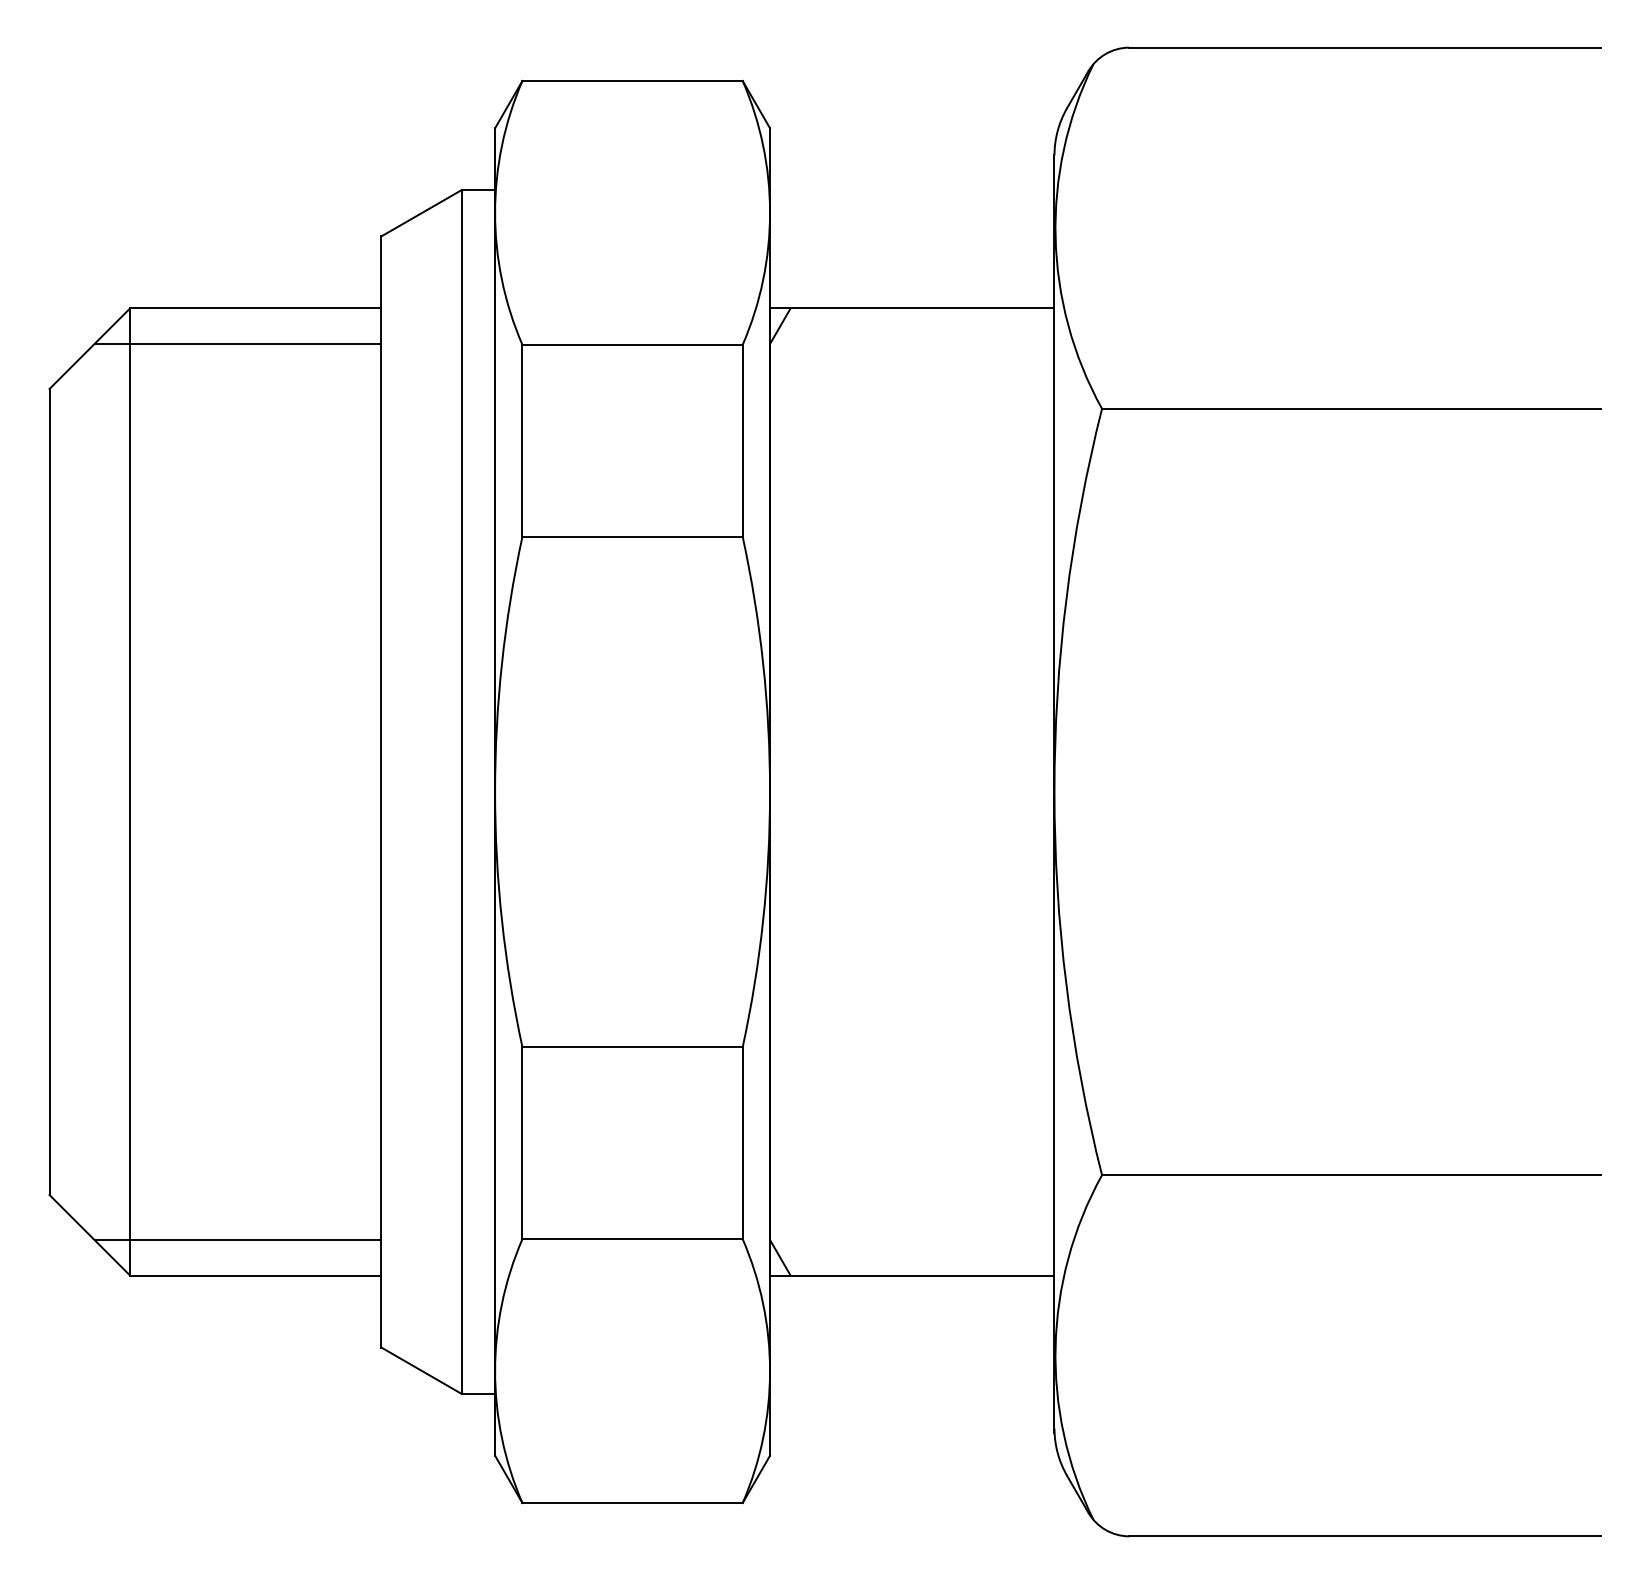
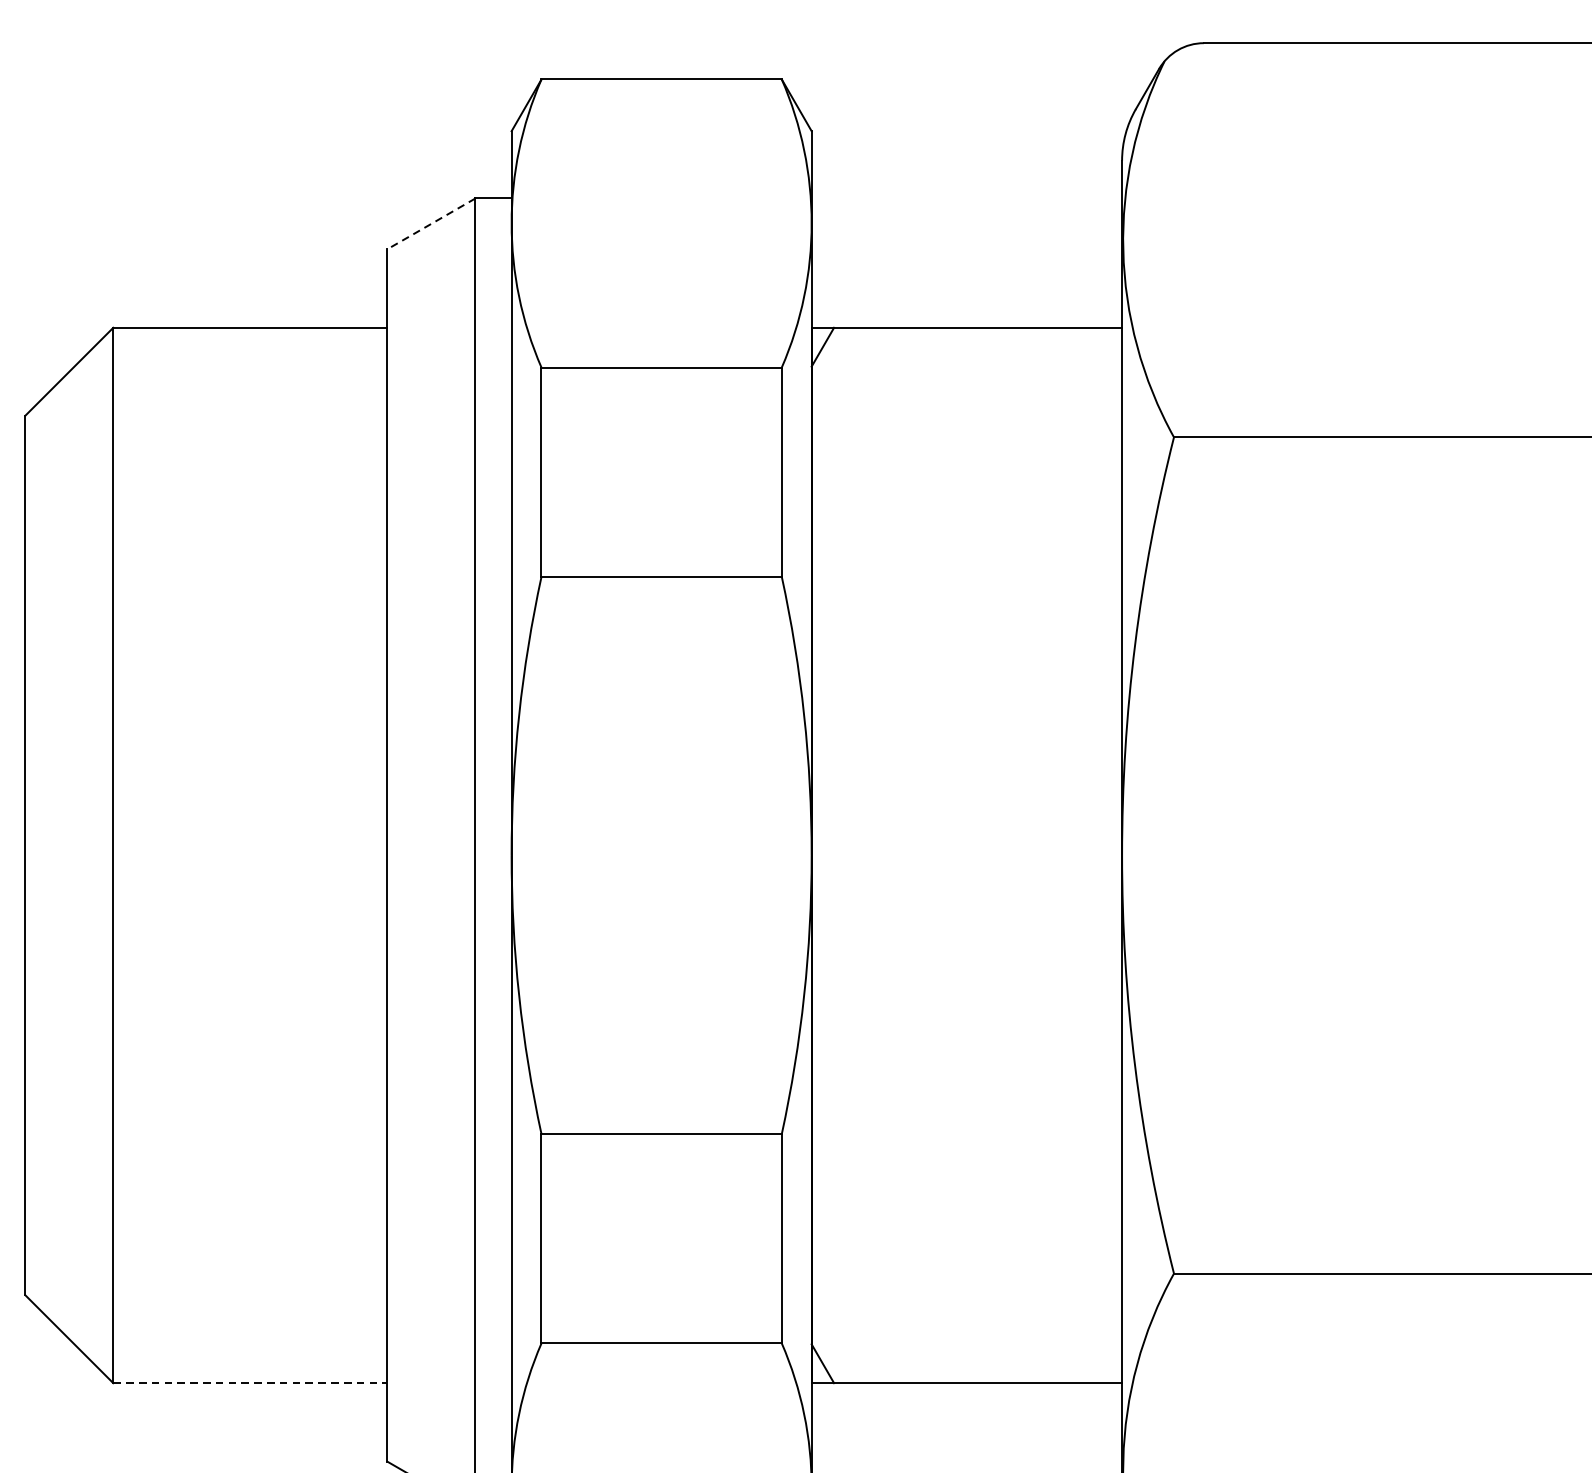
line: (421, 213) -> (431, 224), solid -> dashed
line: (237, 344) -> (230, 367), removed
line: (237, 1239) -> (230, 1343), removed
line: (255, 1275) -> (250, 1383), solid -> dashed

